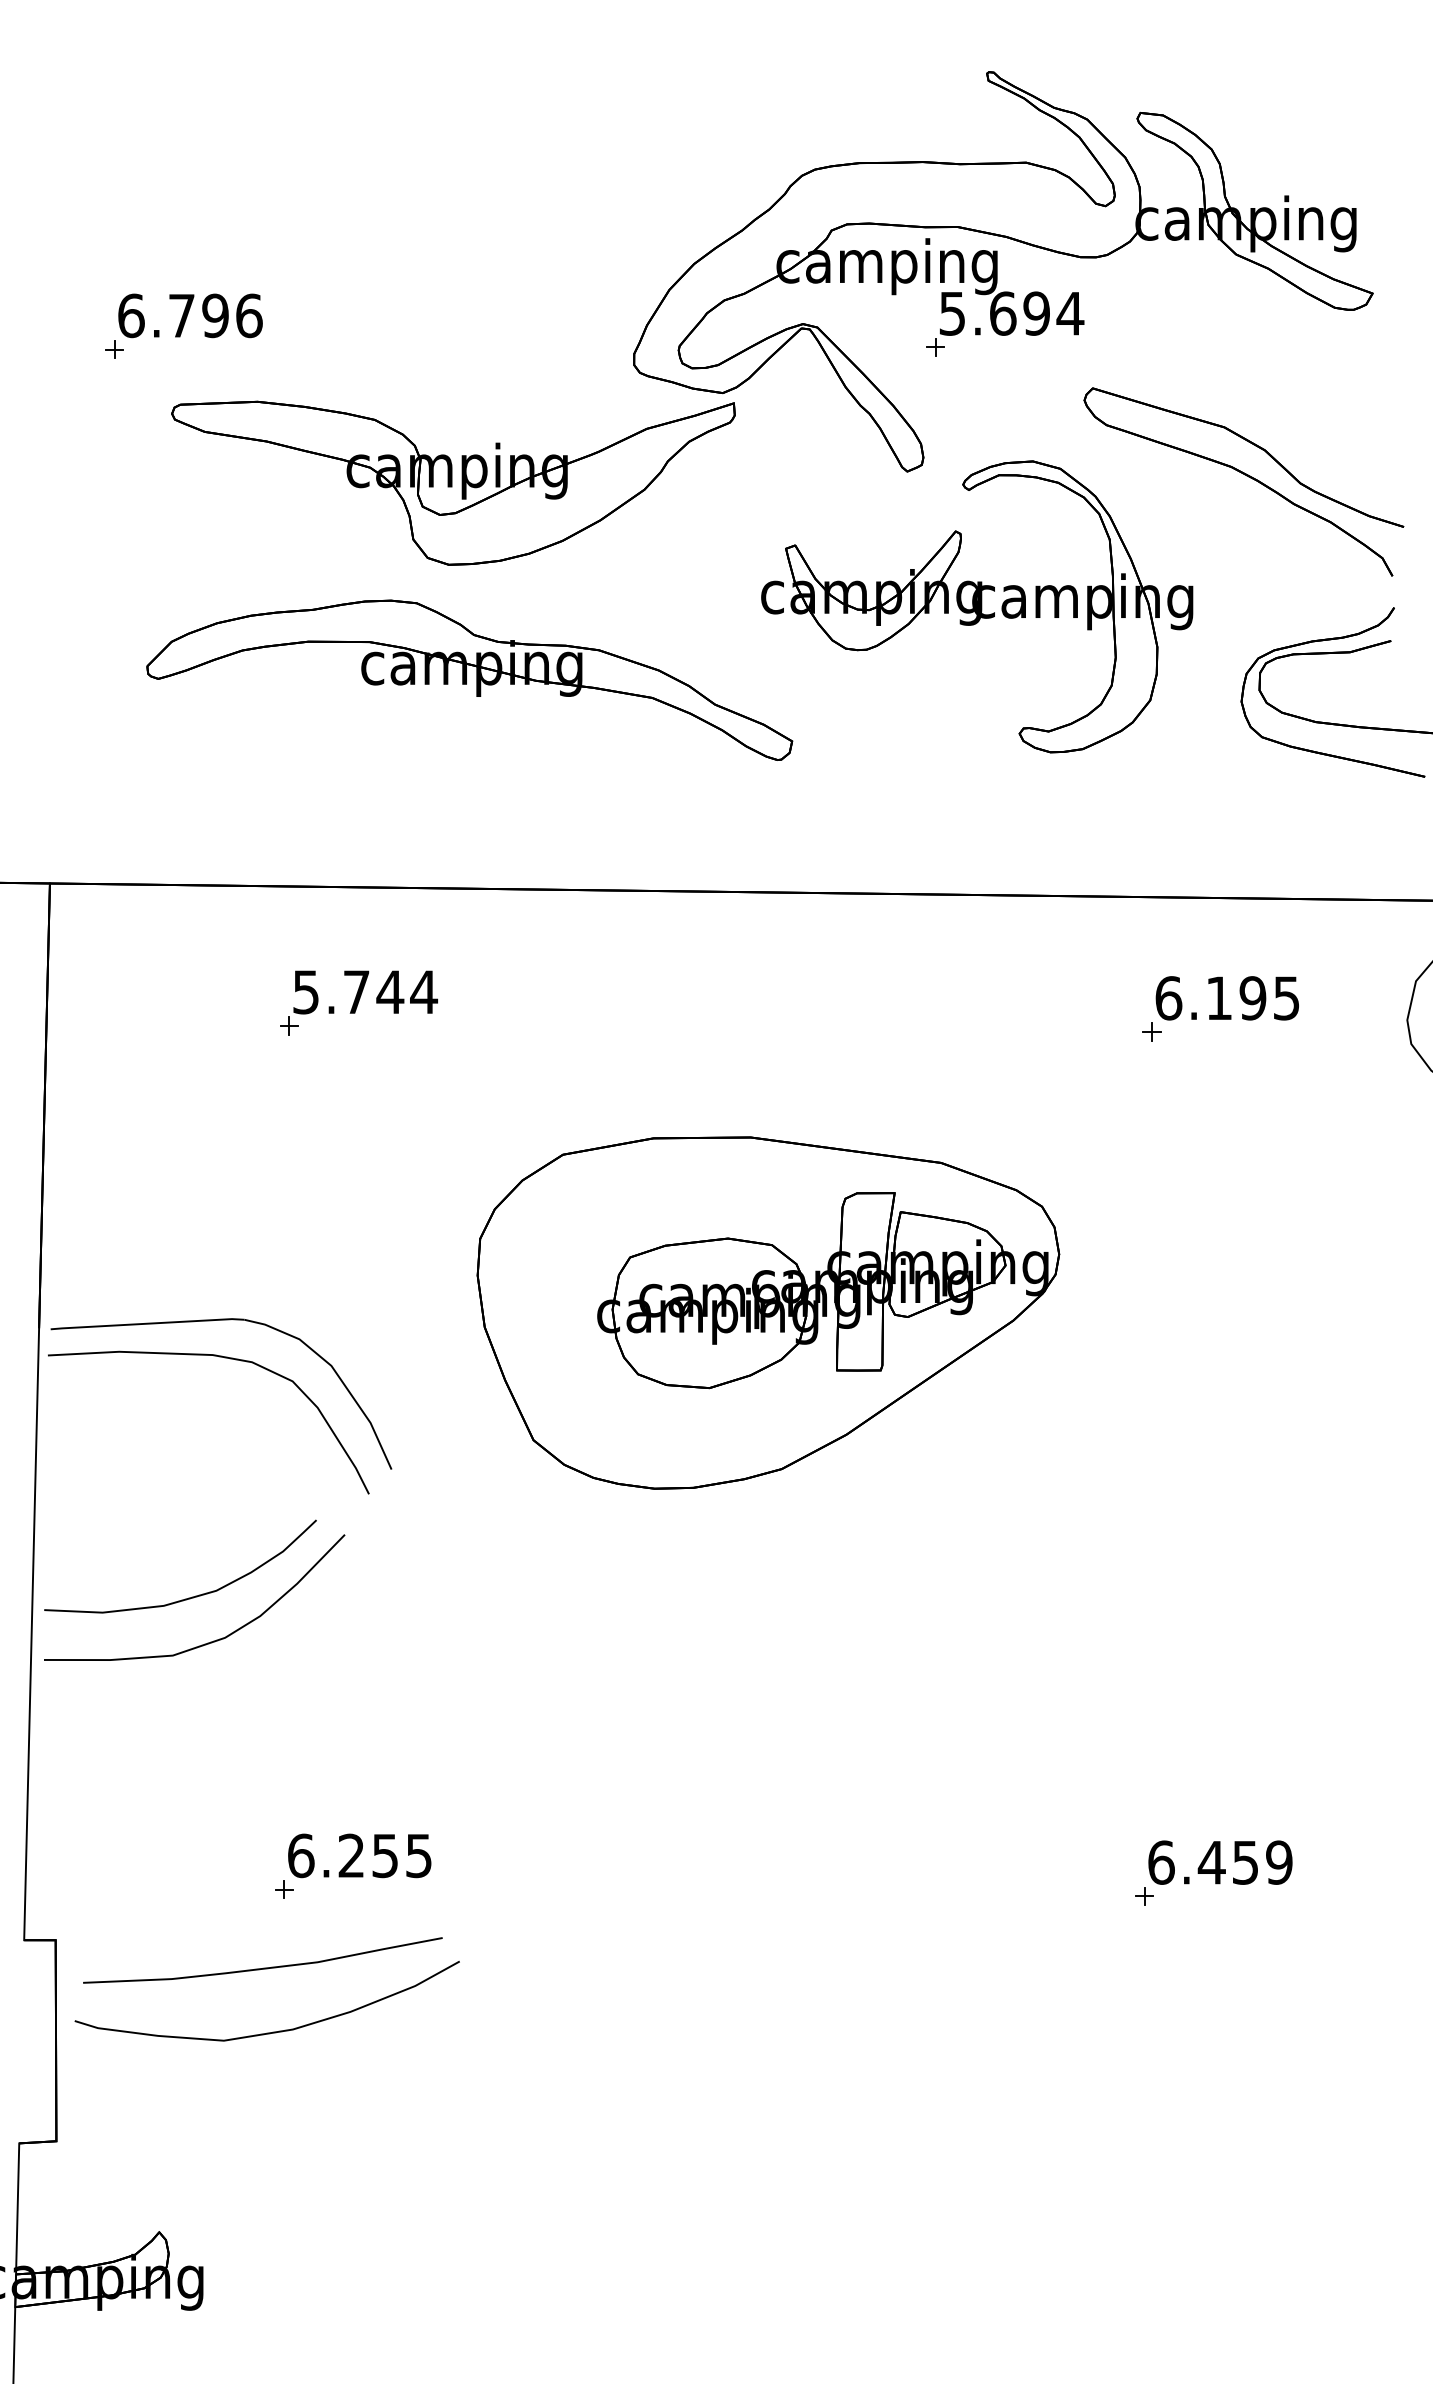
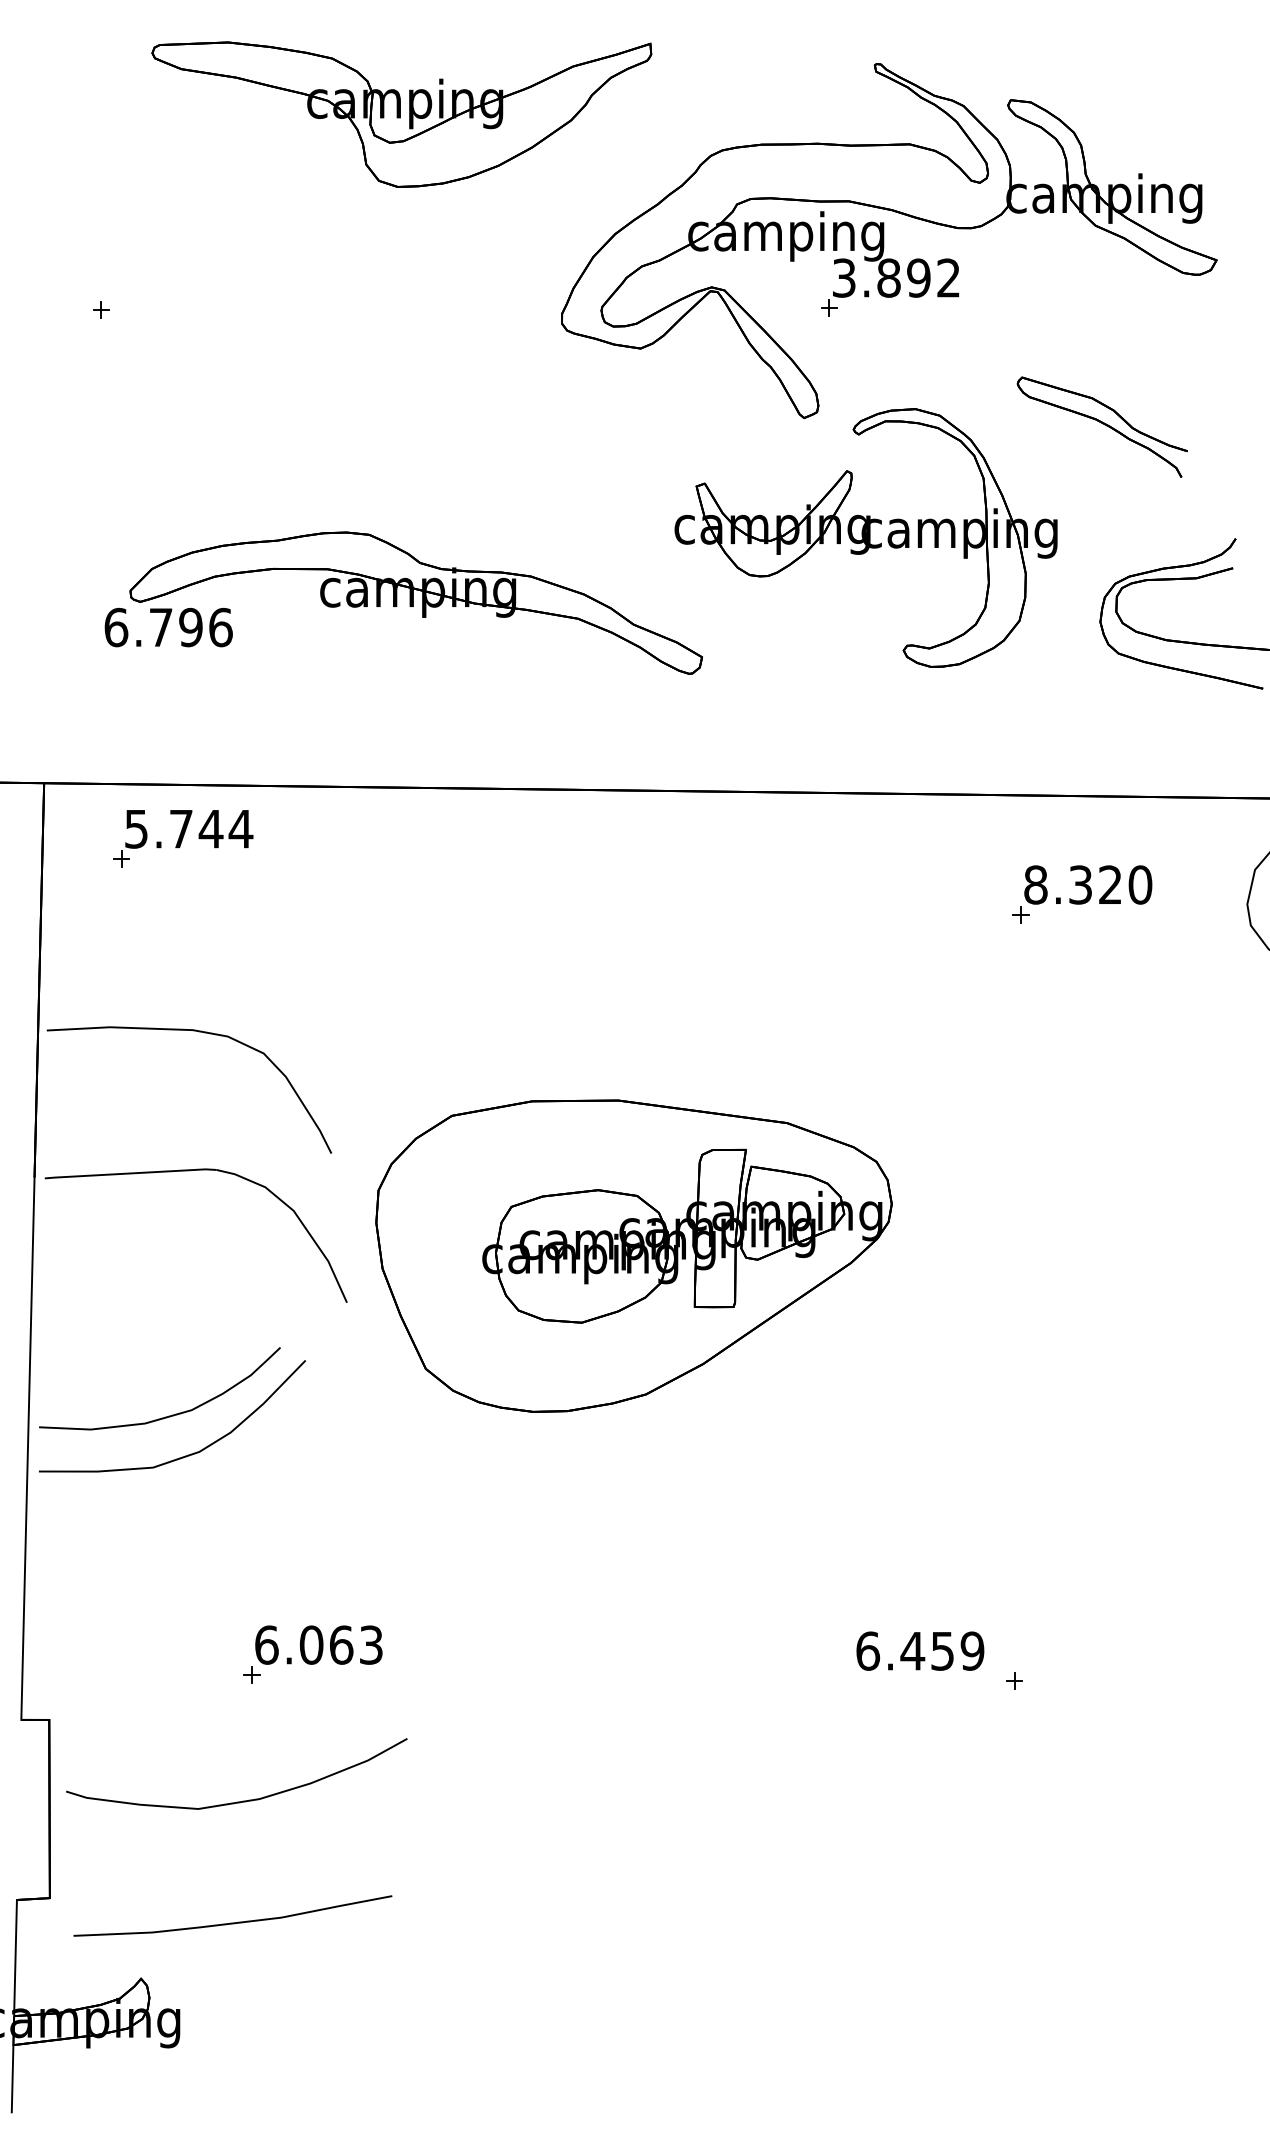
text: (1012, 313) -> (897, 277), 5.694 -> 3.892
text: (190, 315) -> (168, 627), moved
part: (1243, 481) -> (1102, 426), size x0.6
part: (453, 482) -> (401, 114), moved
text: (1227, 998) -> (1087, 885), 6.195 -> 8.320
part: (358, 1002) -> (182, 838), moved
part: (768, 1312) -> (634, 1255), moved
curve: (219, 1357) -> (198, 1032), moved
text: (384, 1855) -> (340, 1644), 6.255 -> 6.063
text: (1220, 1862) -> (920, 1651), moved
curve: (263, 1967) -> (233, 1922), moved

